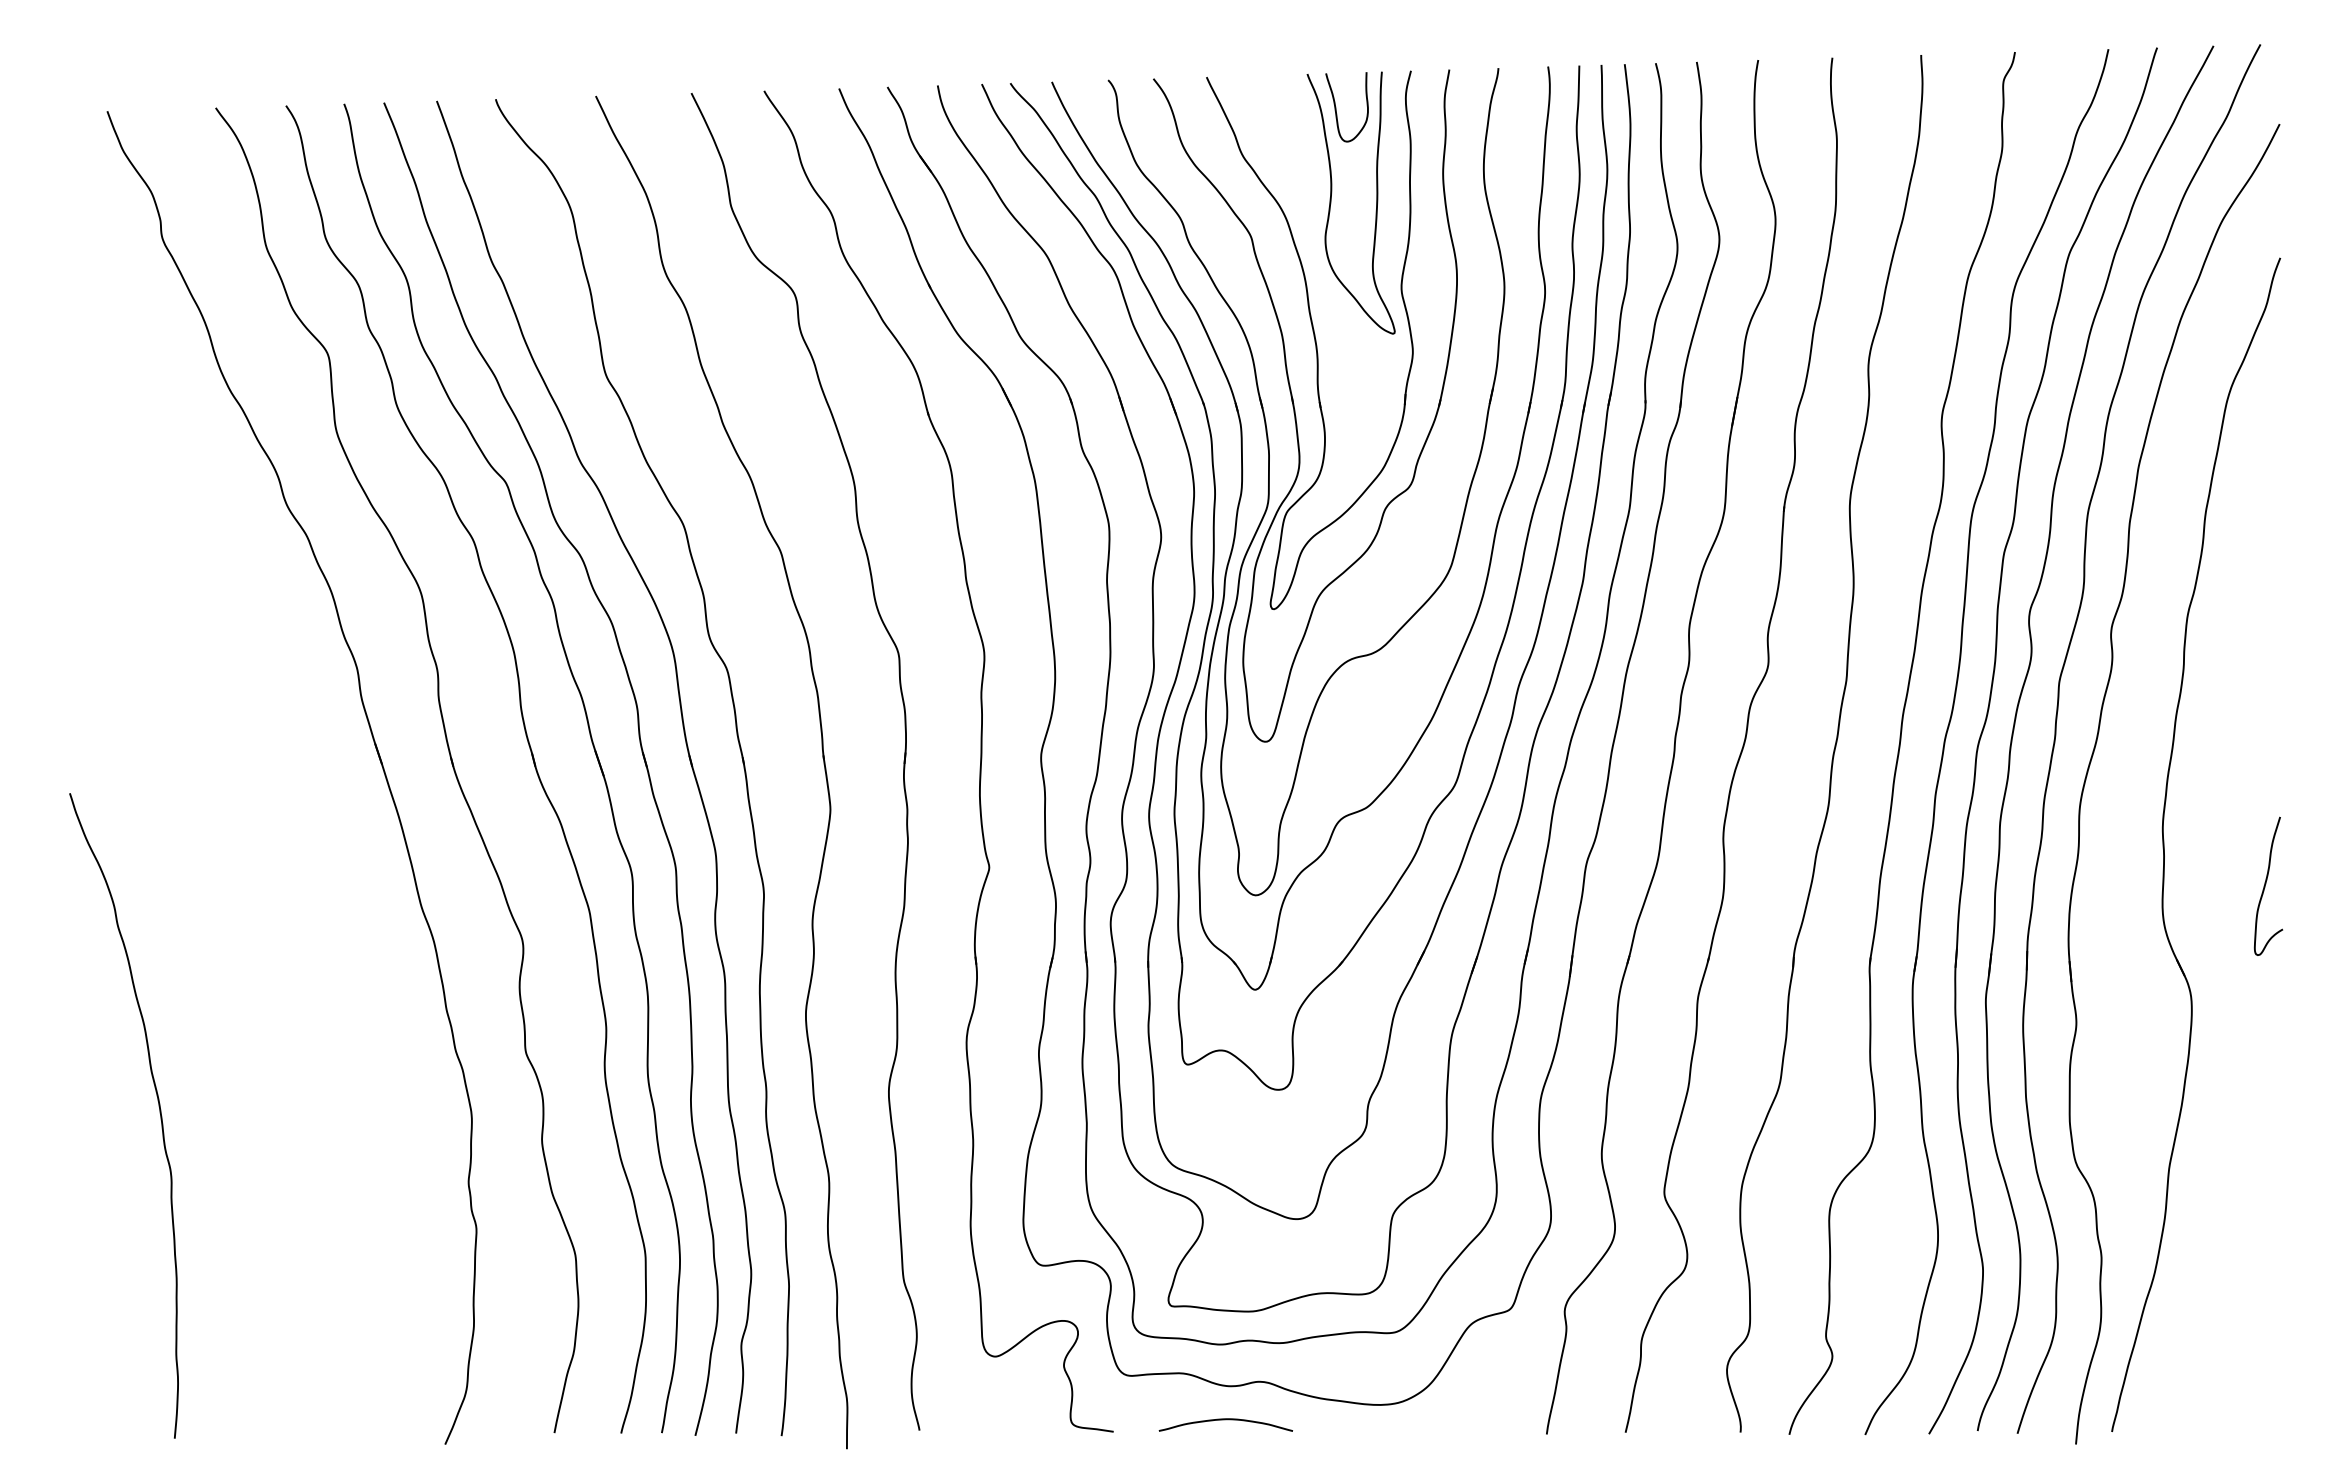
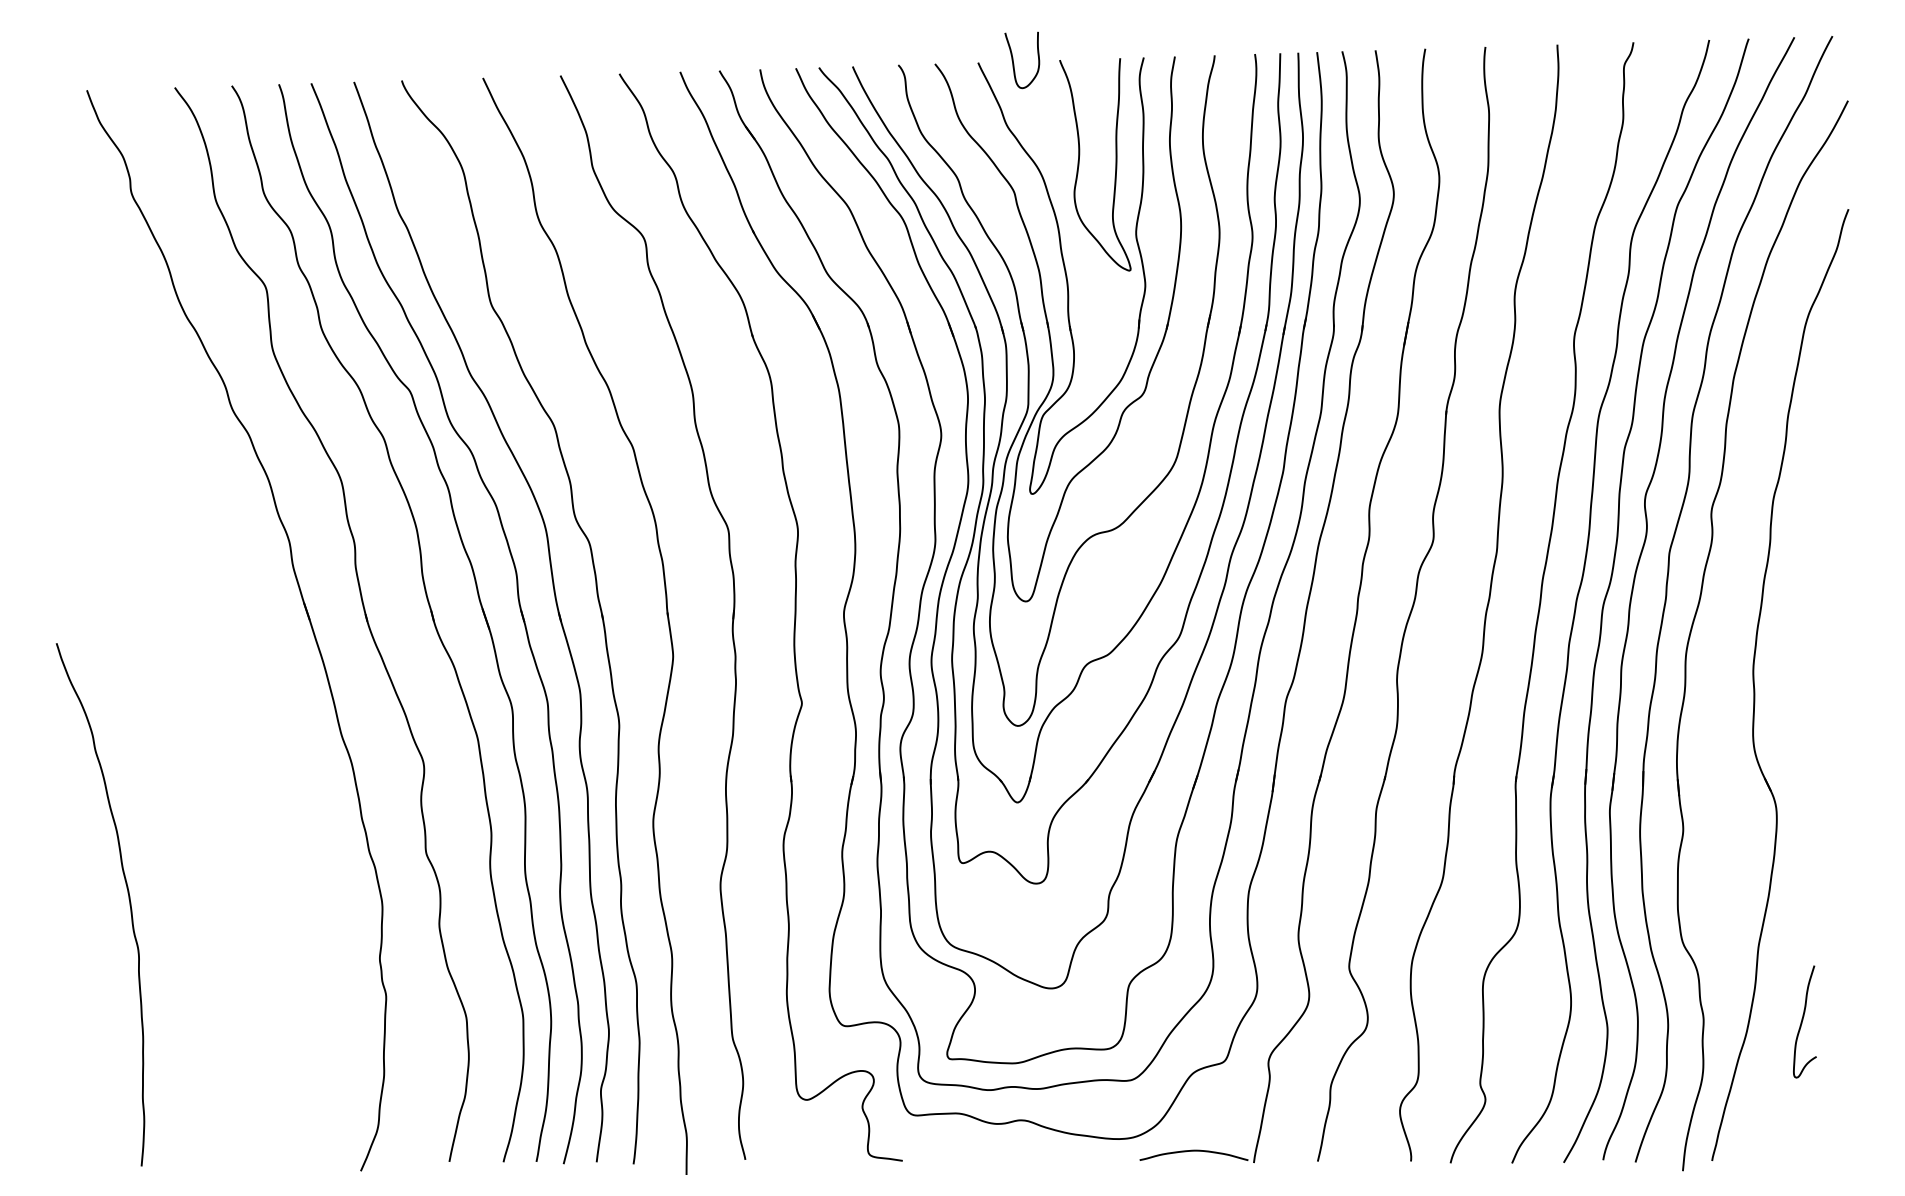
curve: (1336, 107) -> (1013, 60), moved
curve: (2266, 884) -> (1803, 1020), moved
curve: (1225, 1420) -> (1193, 1151), moved

